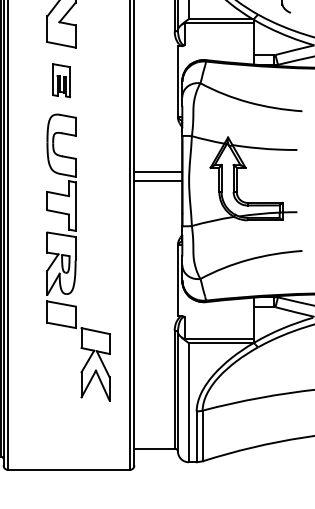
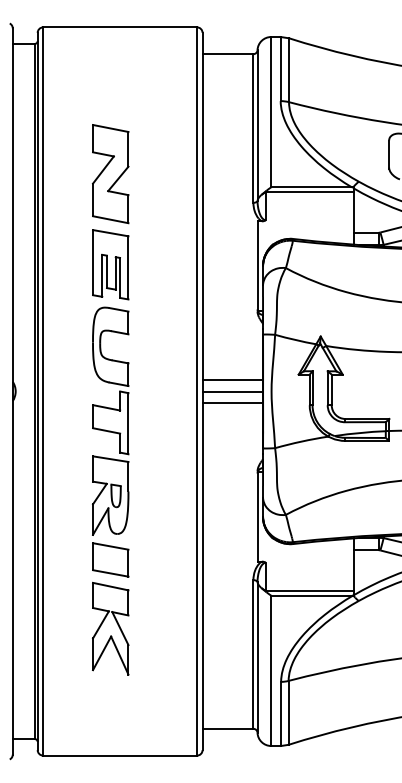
part: (61, 80) -> (110, 264), size x1.67
line: (158, 190) -> (232, 403), added
part: (95, 364) -> (110, 628), moved

